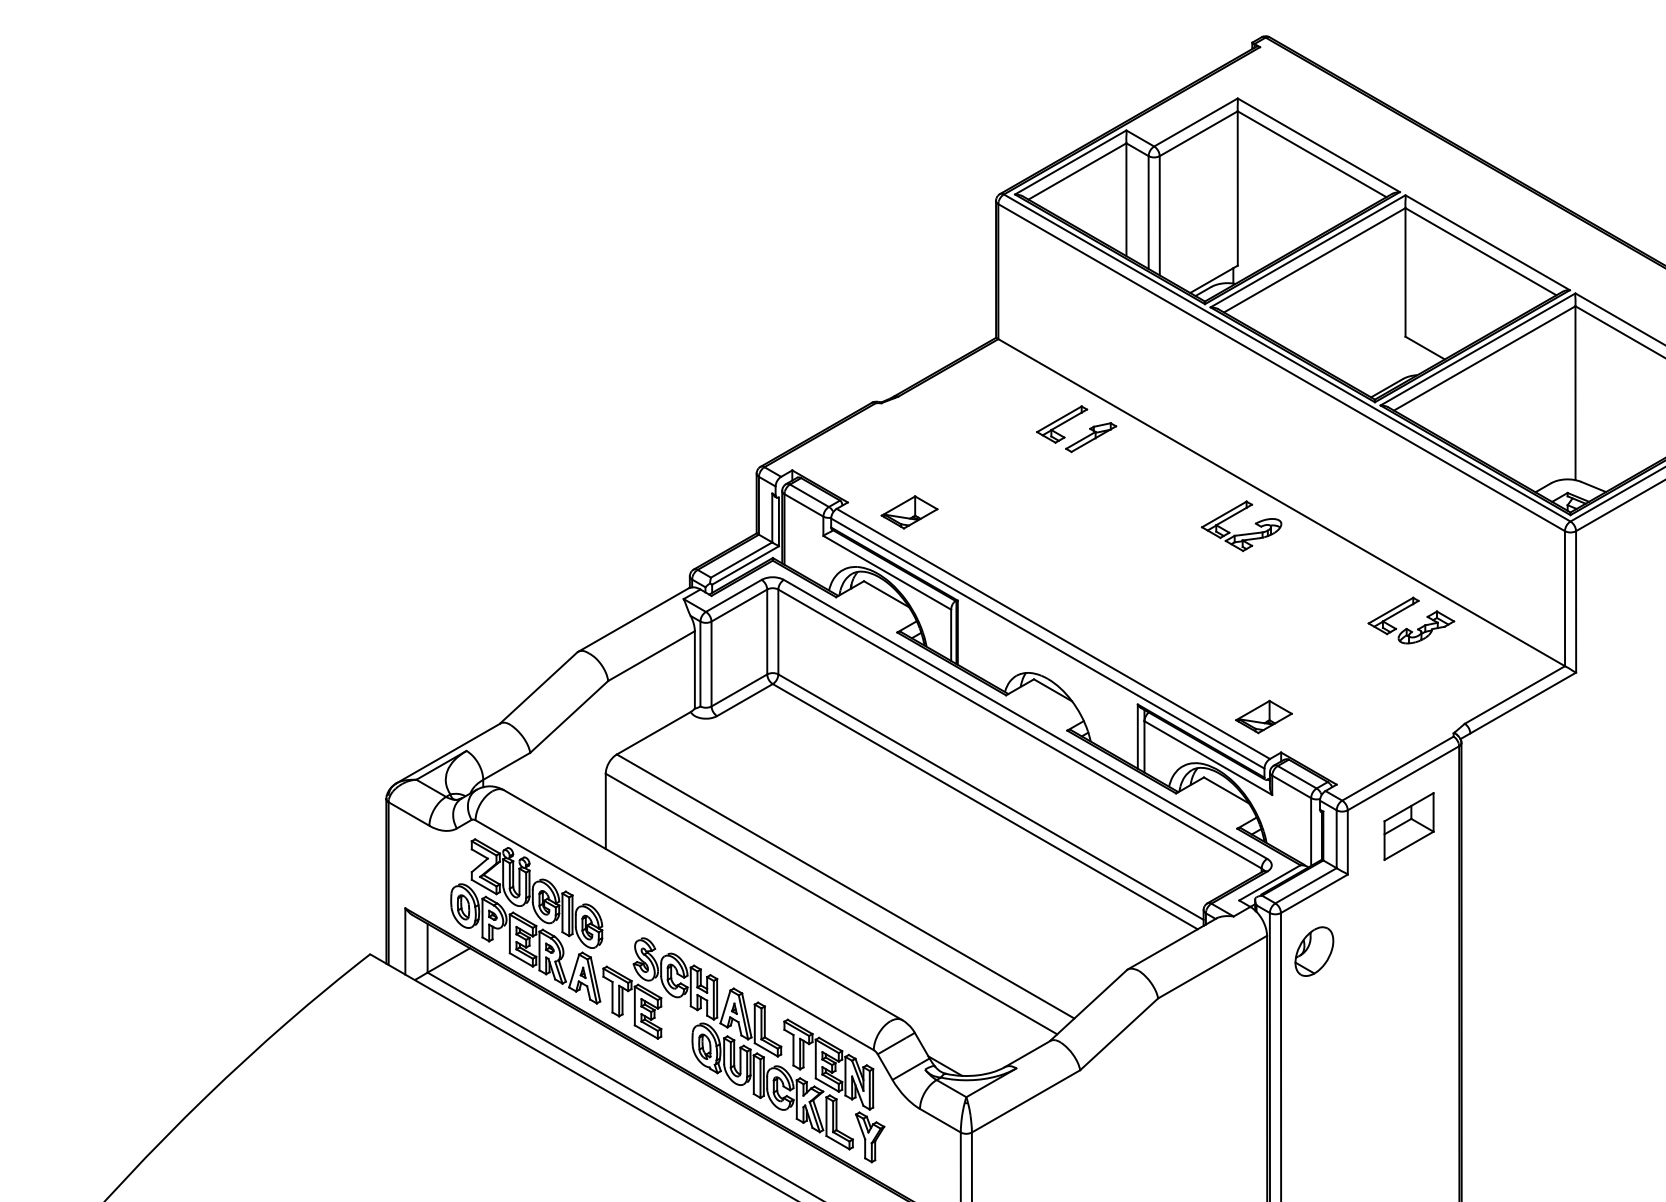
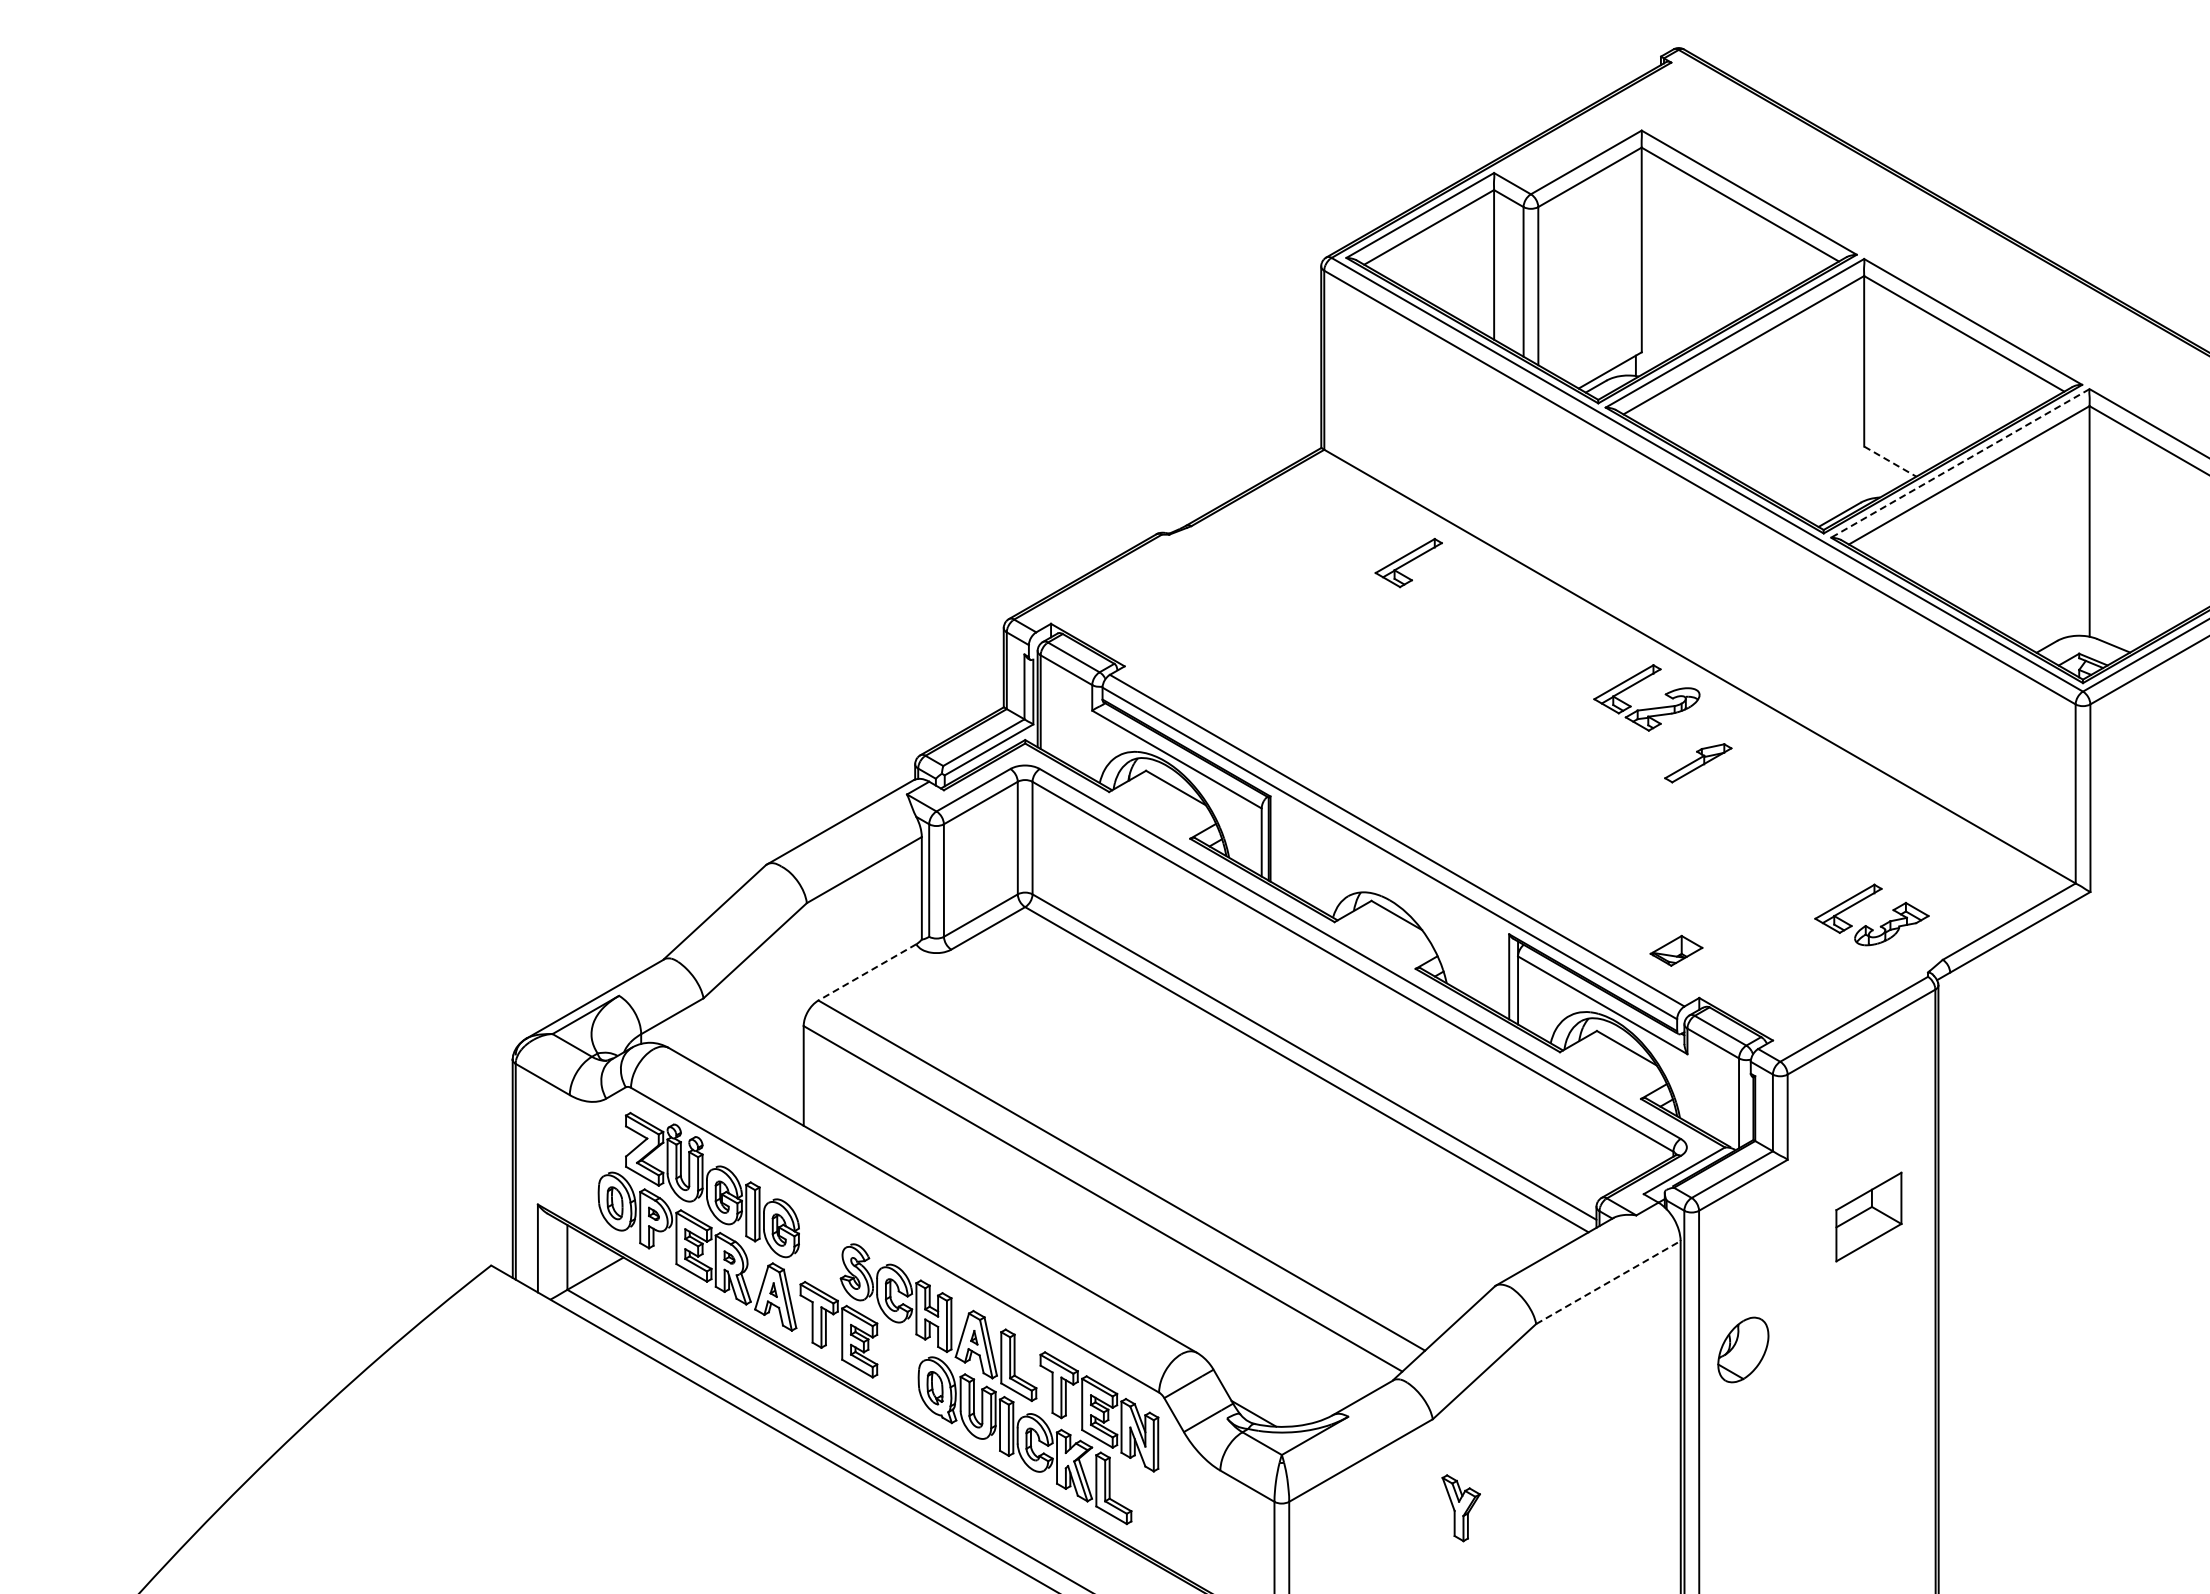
line: (1425, 347) -> (1890, 461), solid -> dashed
line: (1477, 349) -> (1959, 463), solid -> dashed
part: (1091, 437) -> (1698, 763), moved
part: (909, 512) -> (1206, 679), removed
part: (1407, 628) -> (1866, 925), moved
part: (1263, 716) -> (1676, 950), size x0.7
line: (653, 733) -> (867, 972), solid -> dashed
part: (1408, 826) -> (1868, 1216), moved
part: (1314, 951) -> (1743, 1349), moved
line: (1212, 967) -> (1608, 1282), solid -> dashed
part: (869, 1137) -> (1460, 1508), moved

